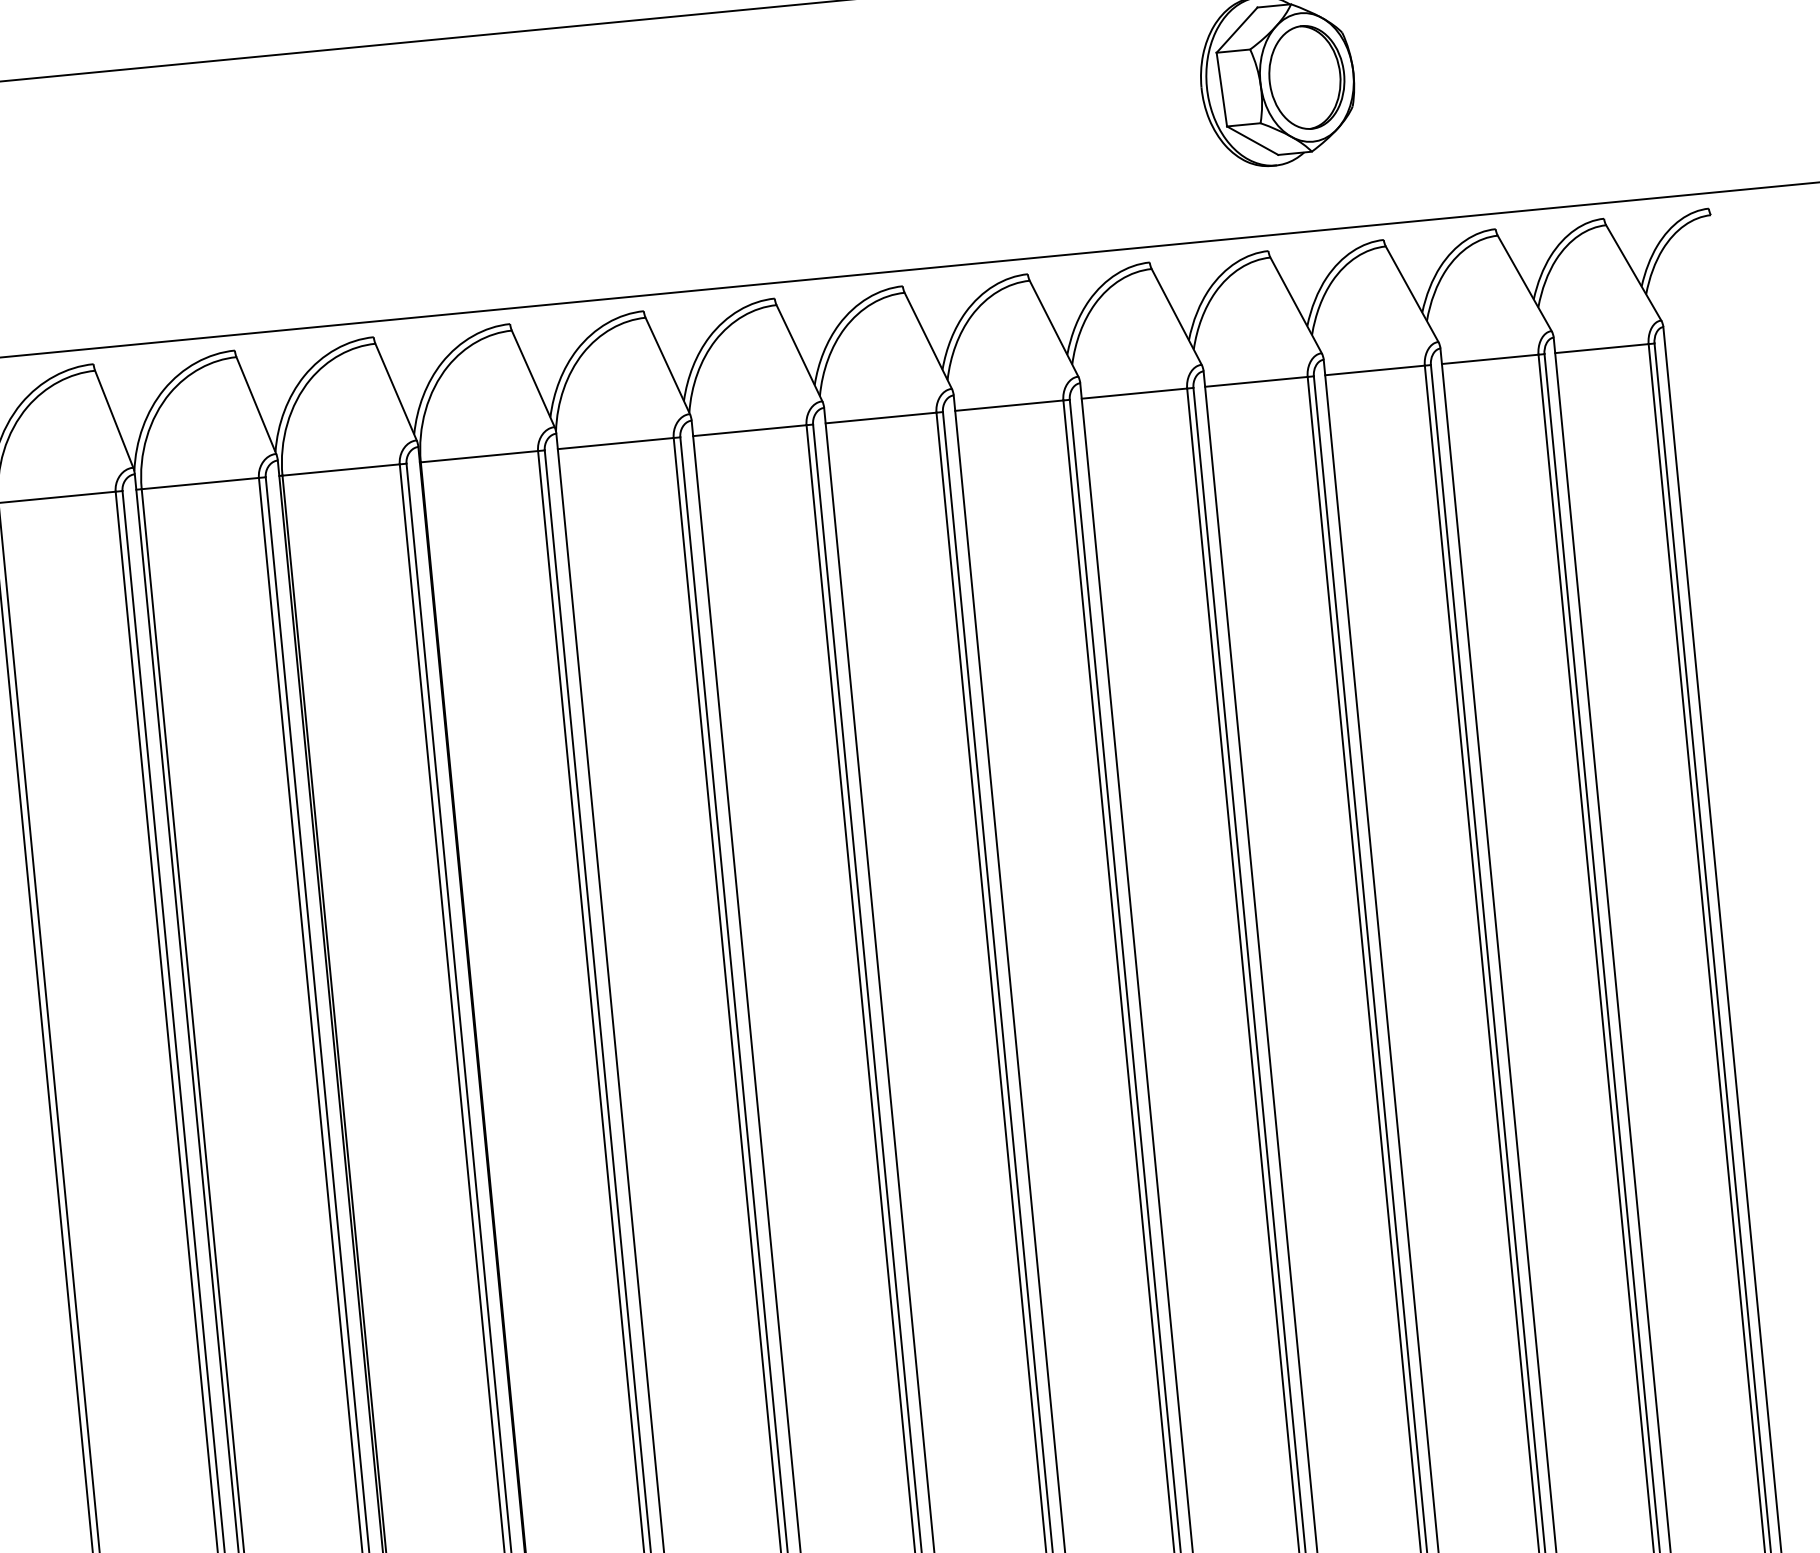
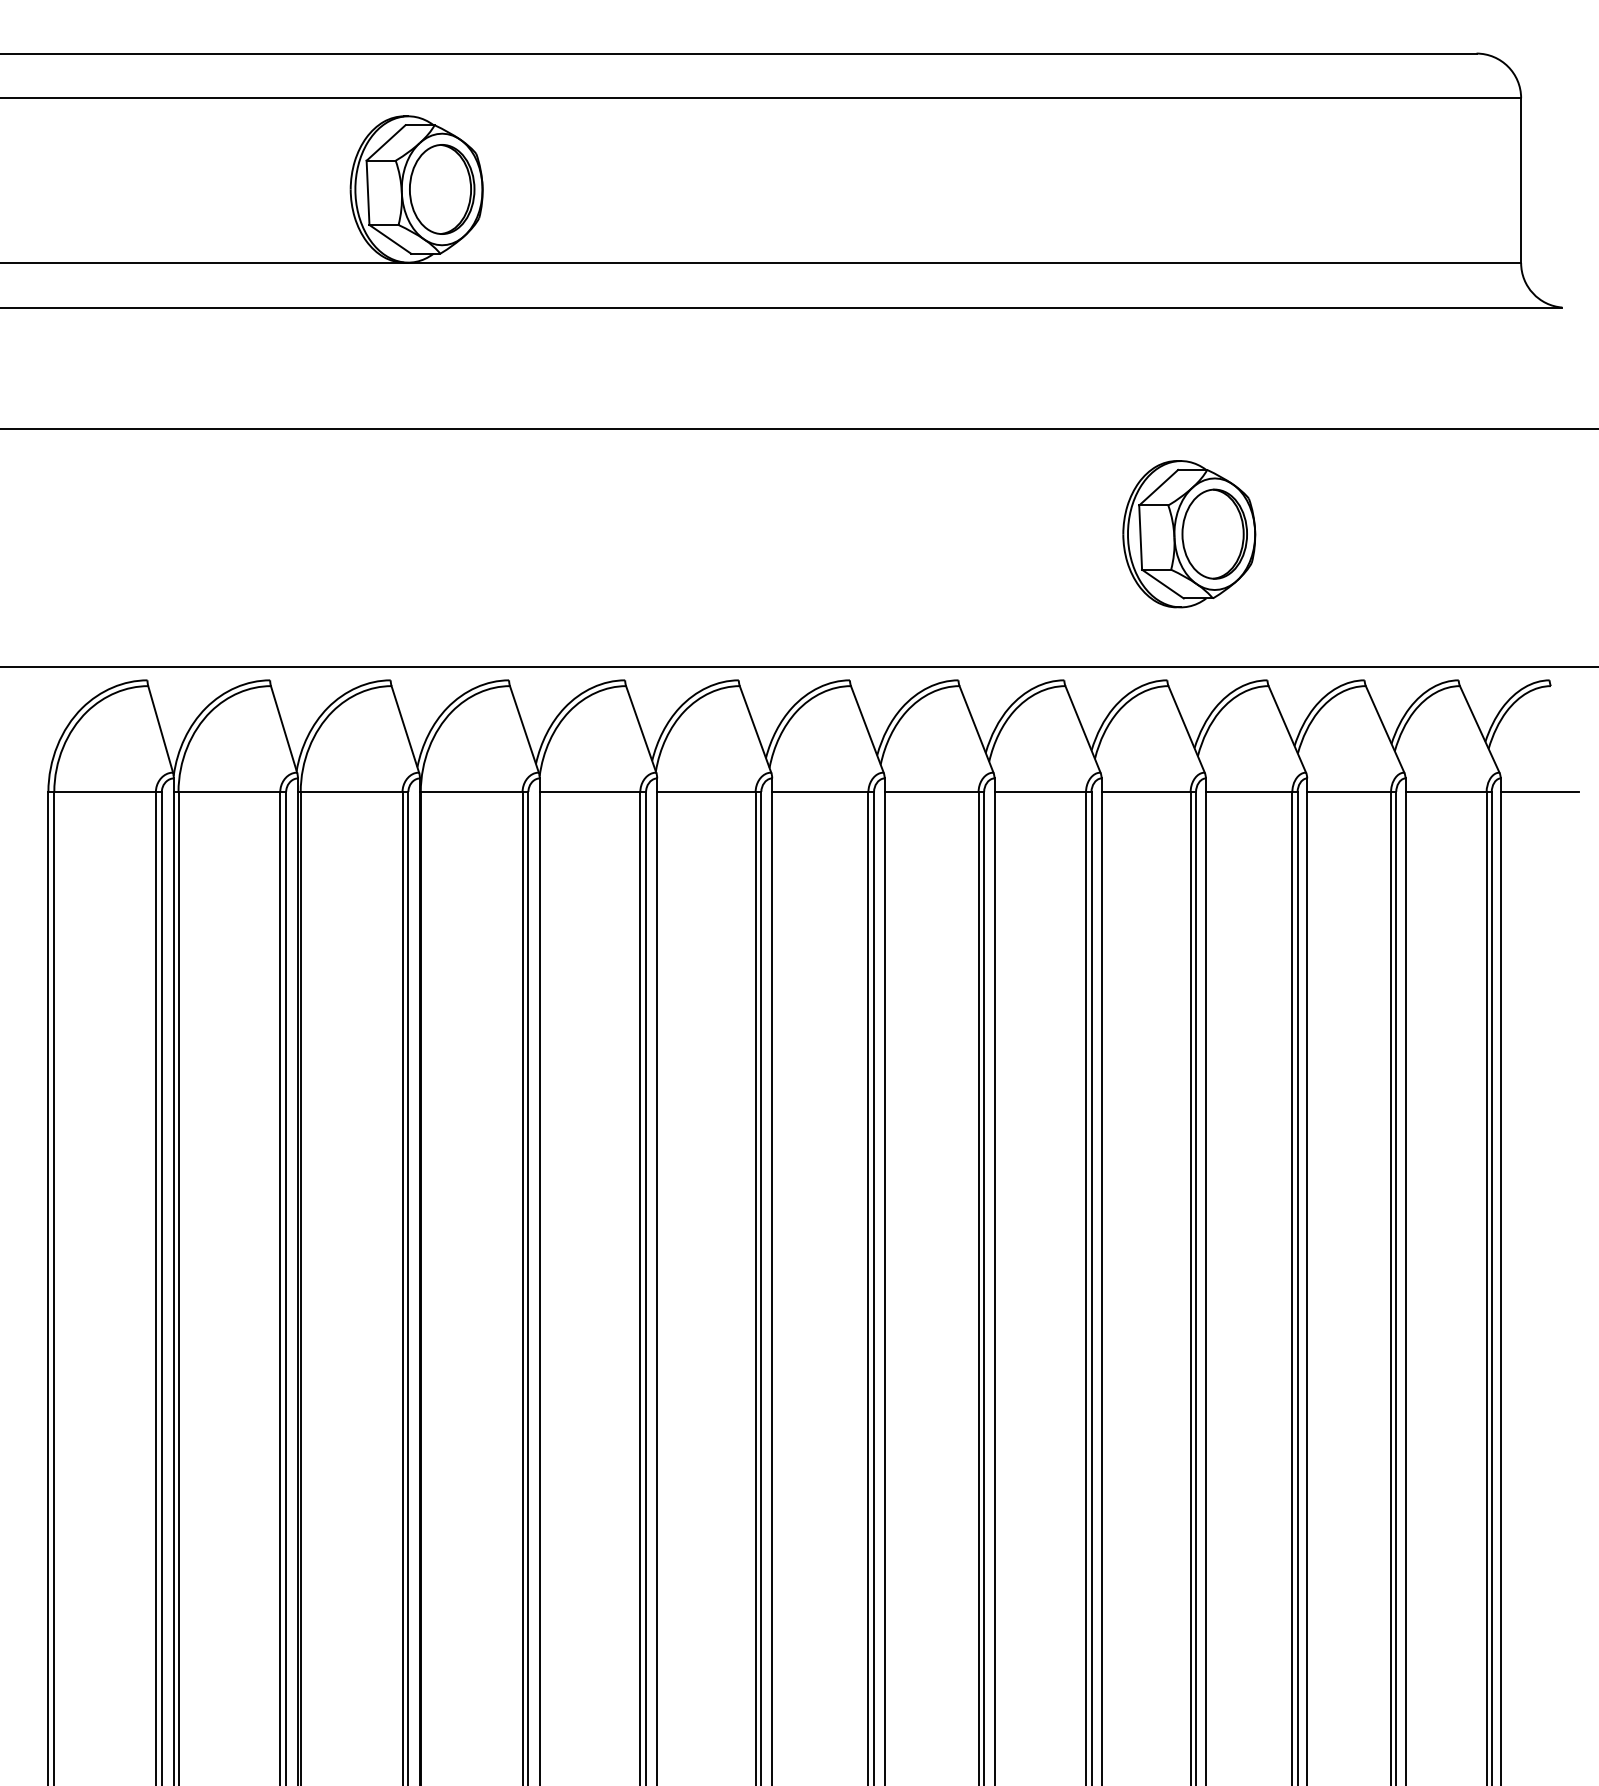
line: (1709, 337) -> (1539, 791), added

